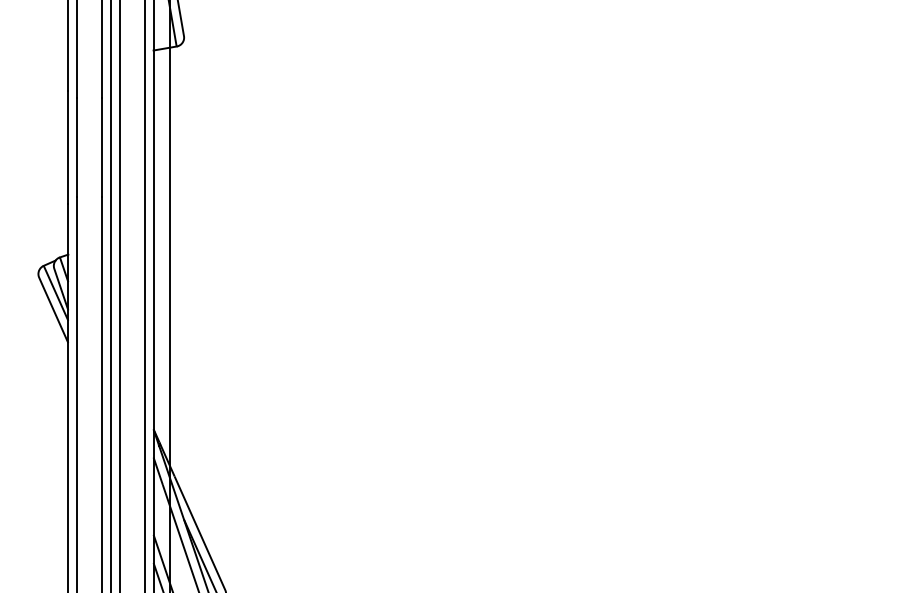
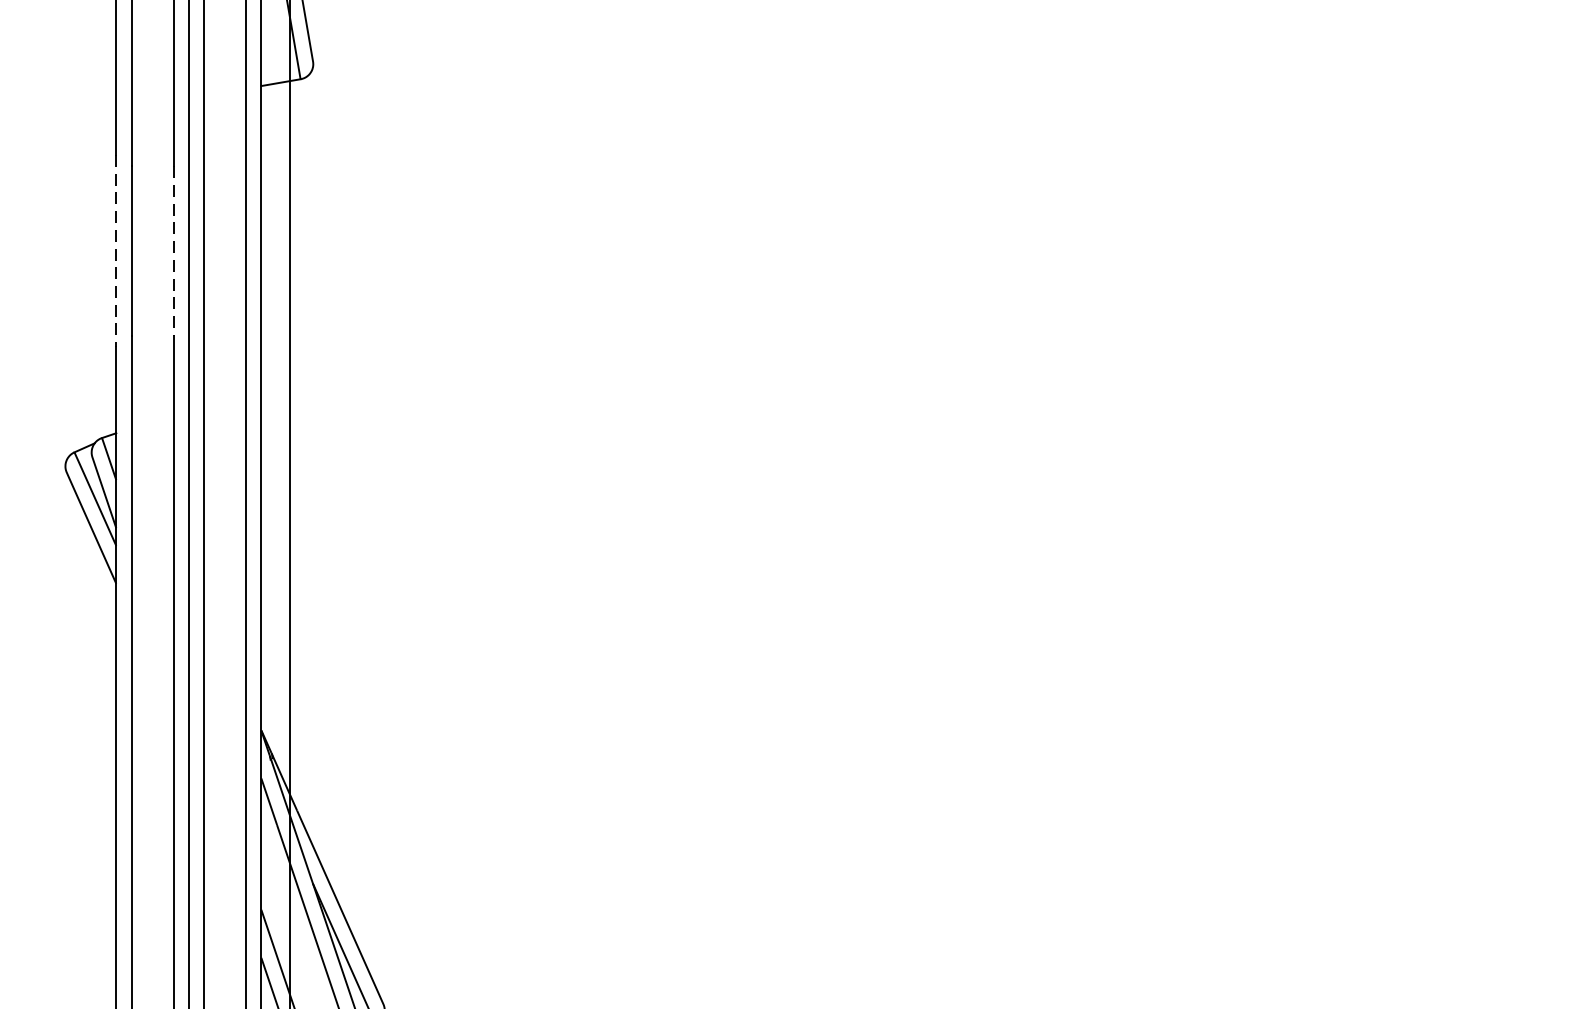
line: (68, 147) -> (116, 251), solid -> dashed
line: (101, 147) -> (172, 251), solid -> dashed

